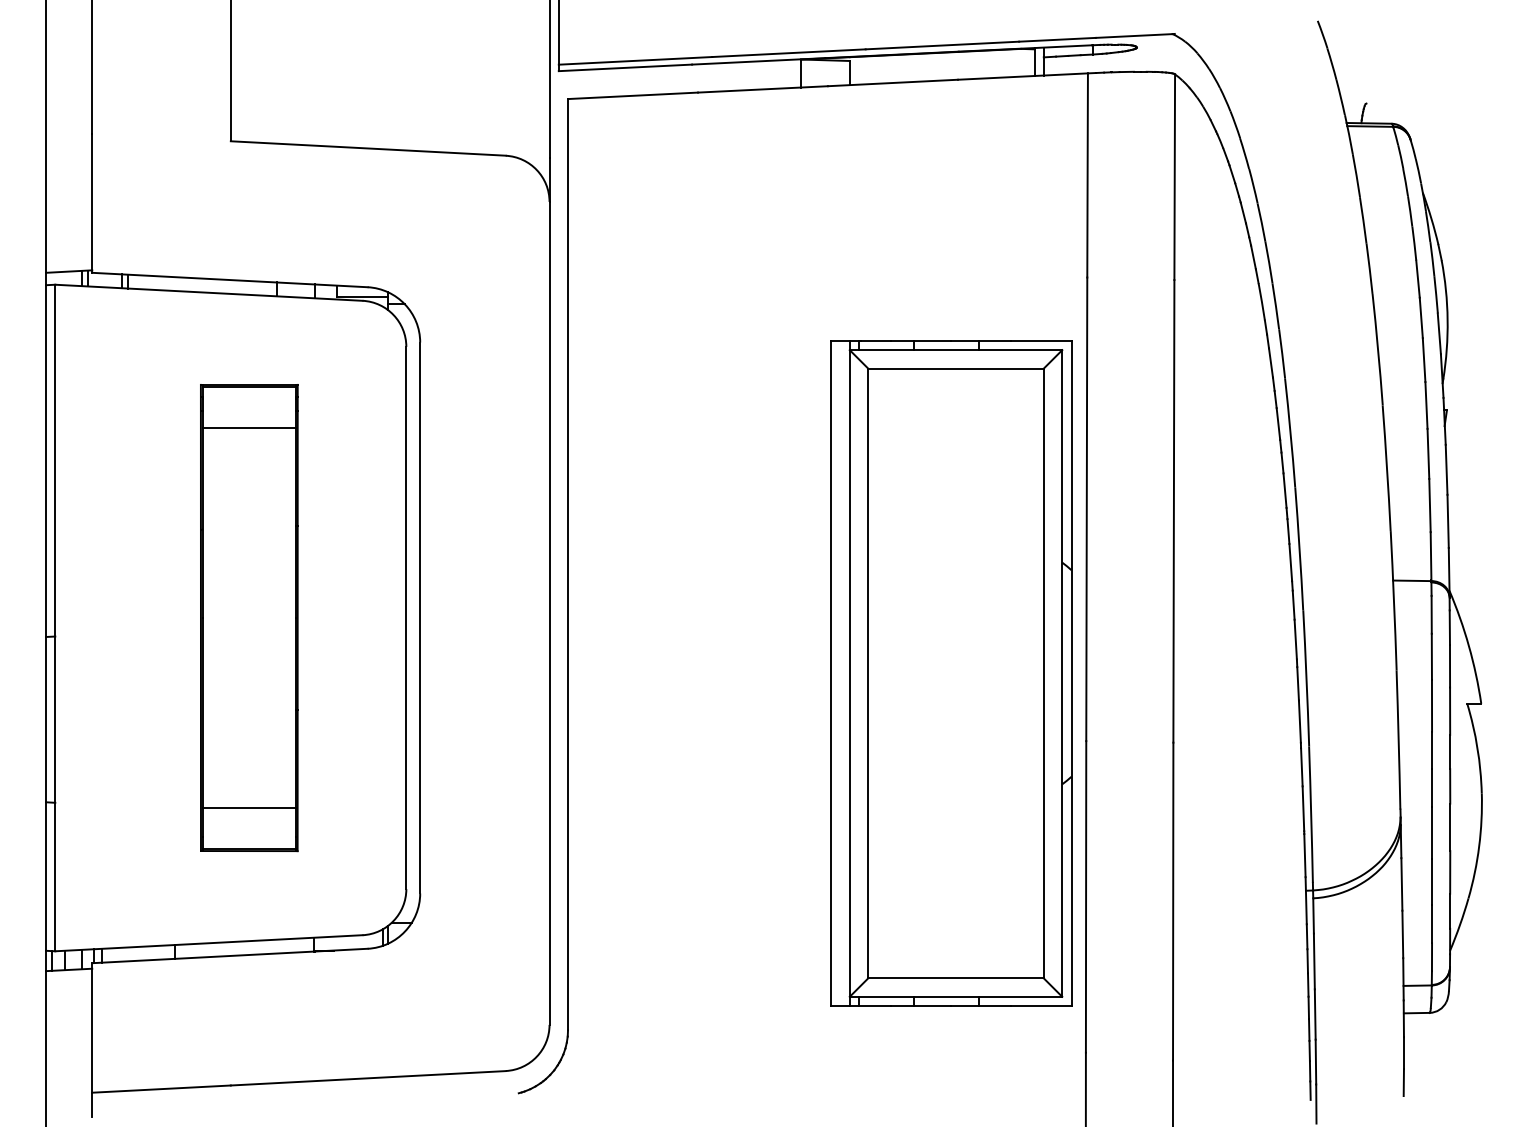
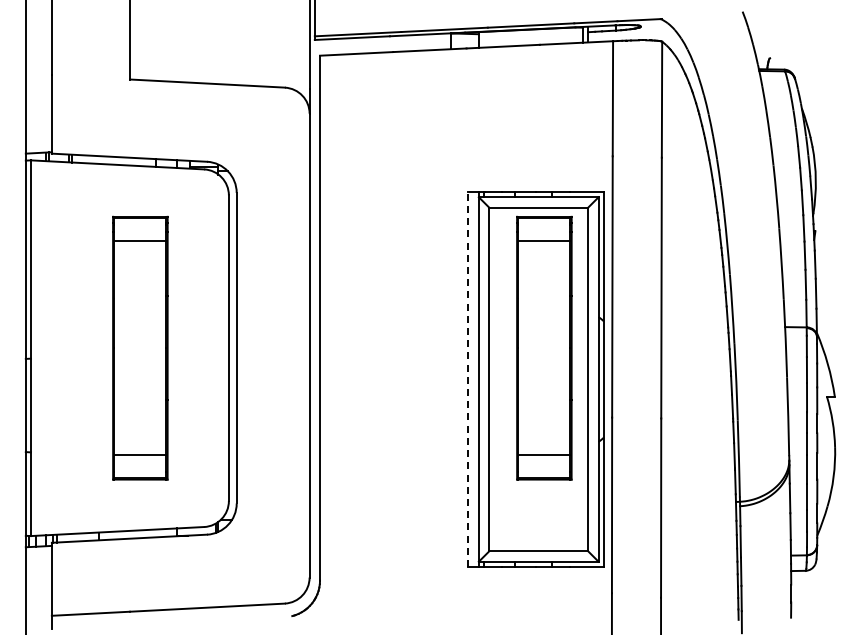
part: (966, 616) -> (544, 347), added
line: (831, 671) -> (468, 378), solid -> dashed

